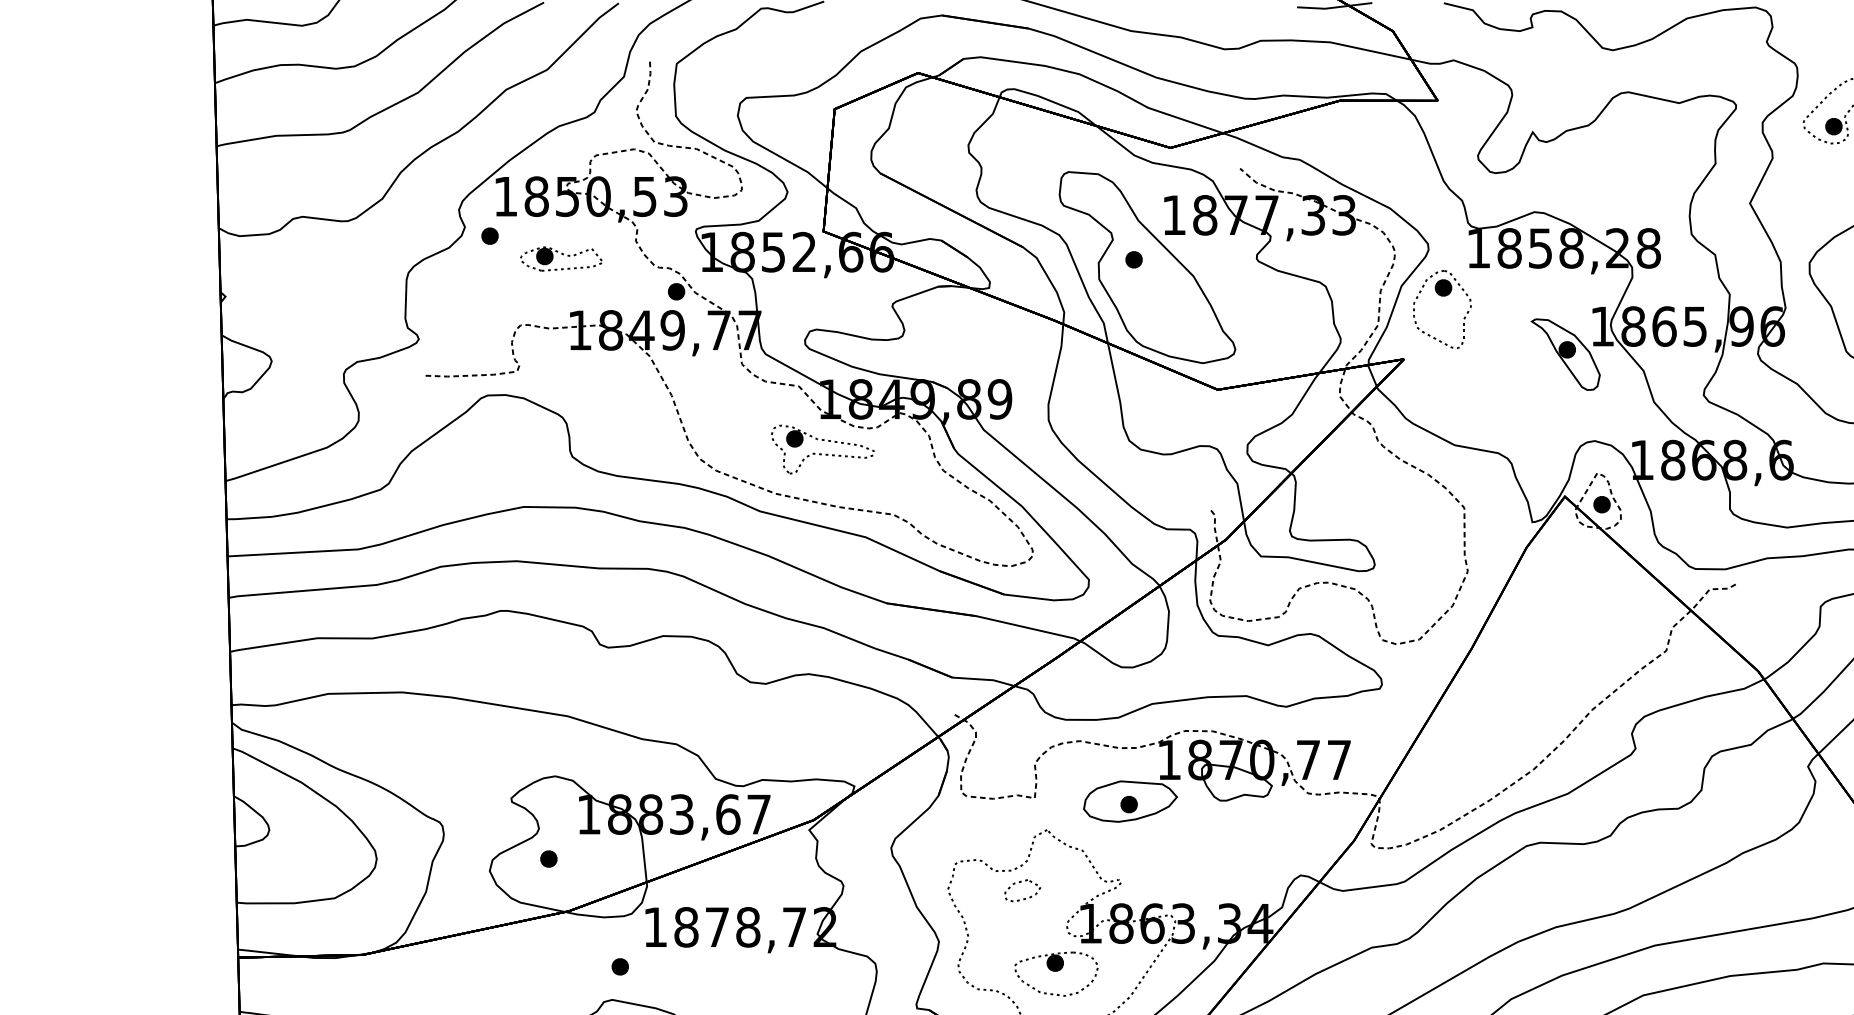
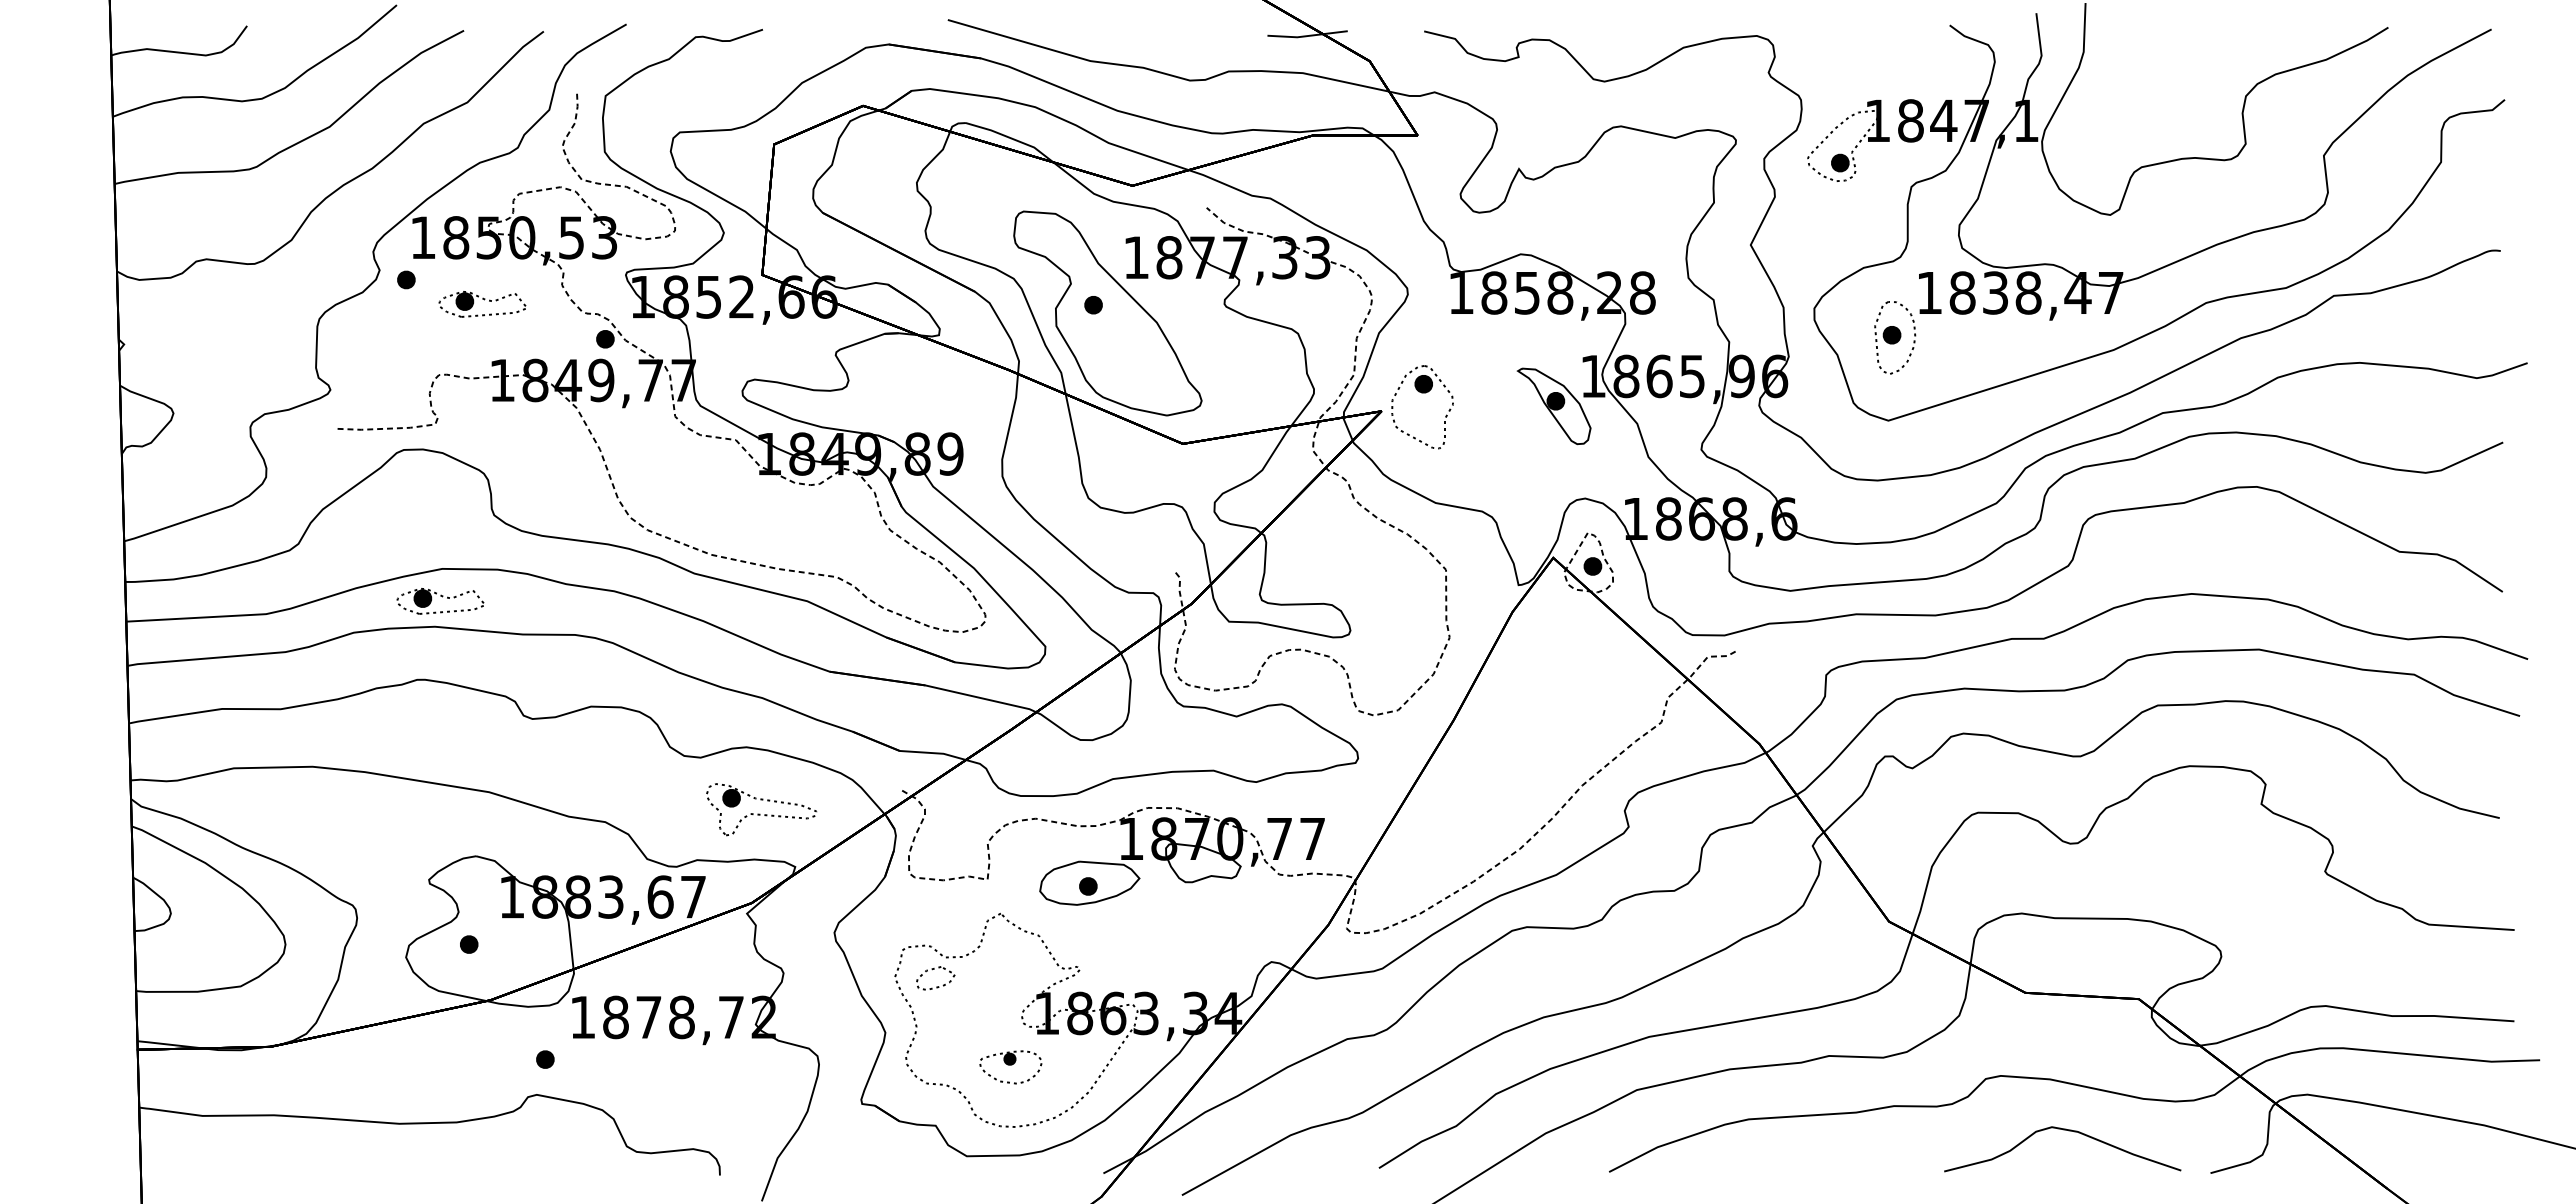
part: (1442, 296) -> (1422, 393), moved
part: (822, 449) -> (761, 809), moved
part: (522, 537) -> (440, 601), added
part: (1023, 898) -> (936, 986), moved
part: (1056, 974) -> (1010, 1067), size x0.7

